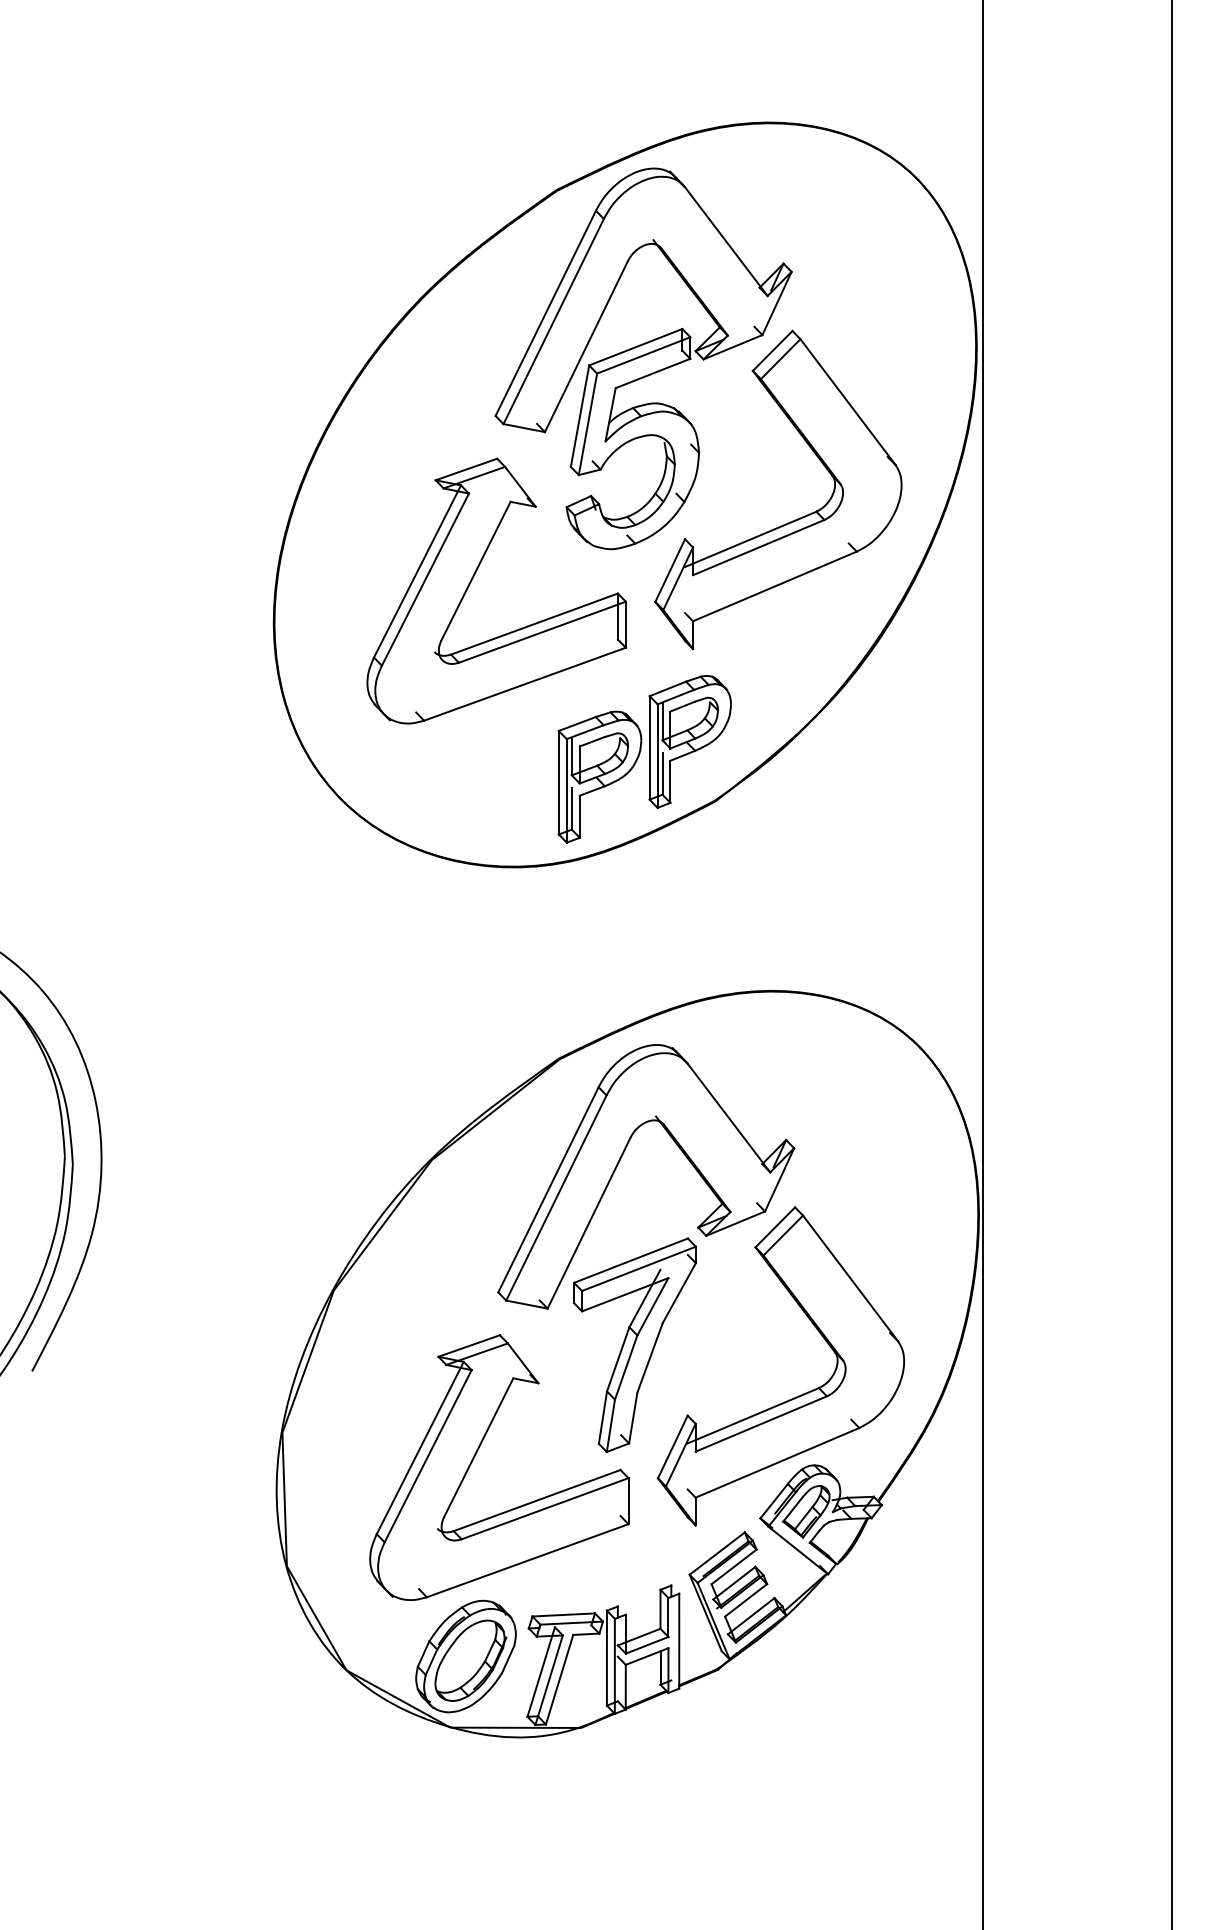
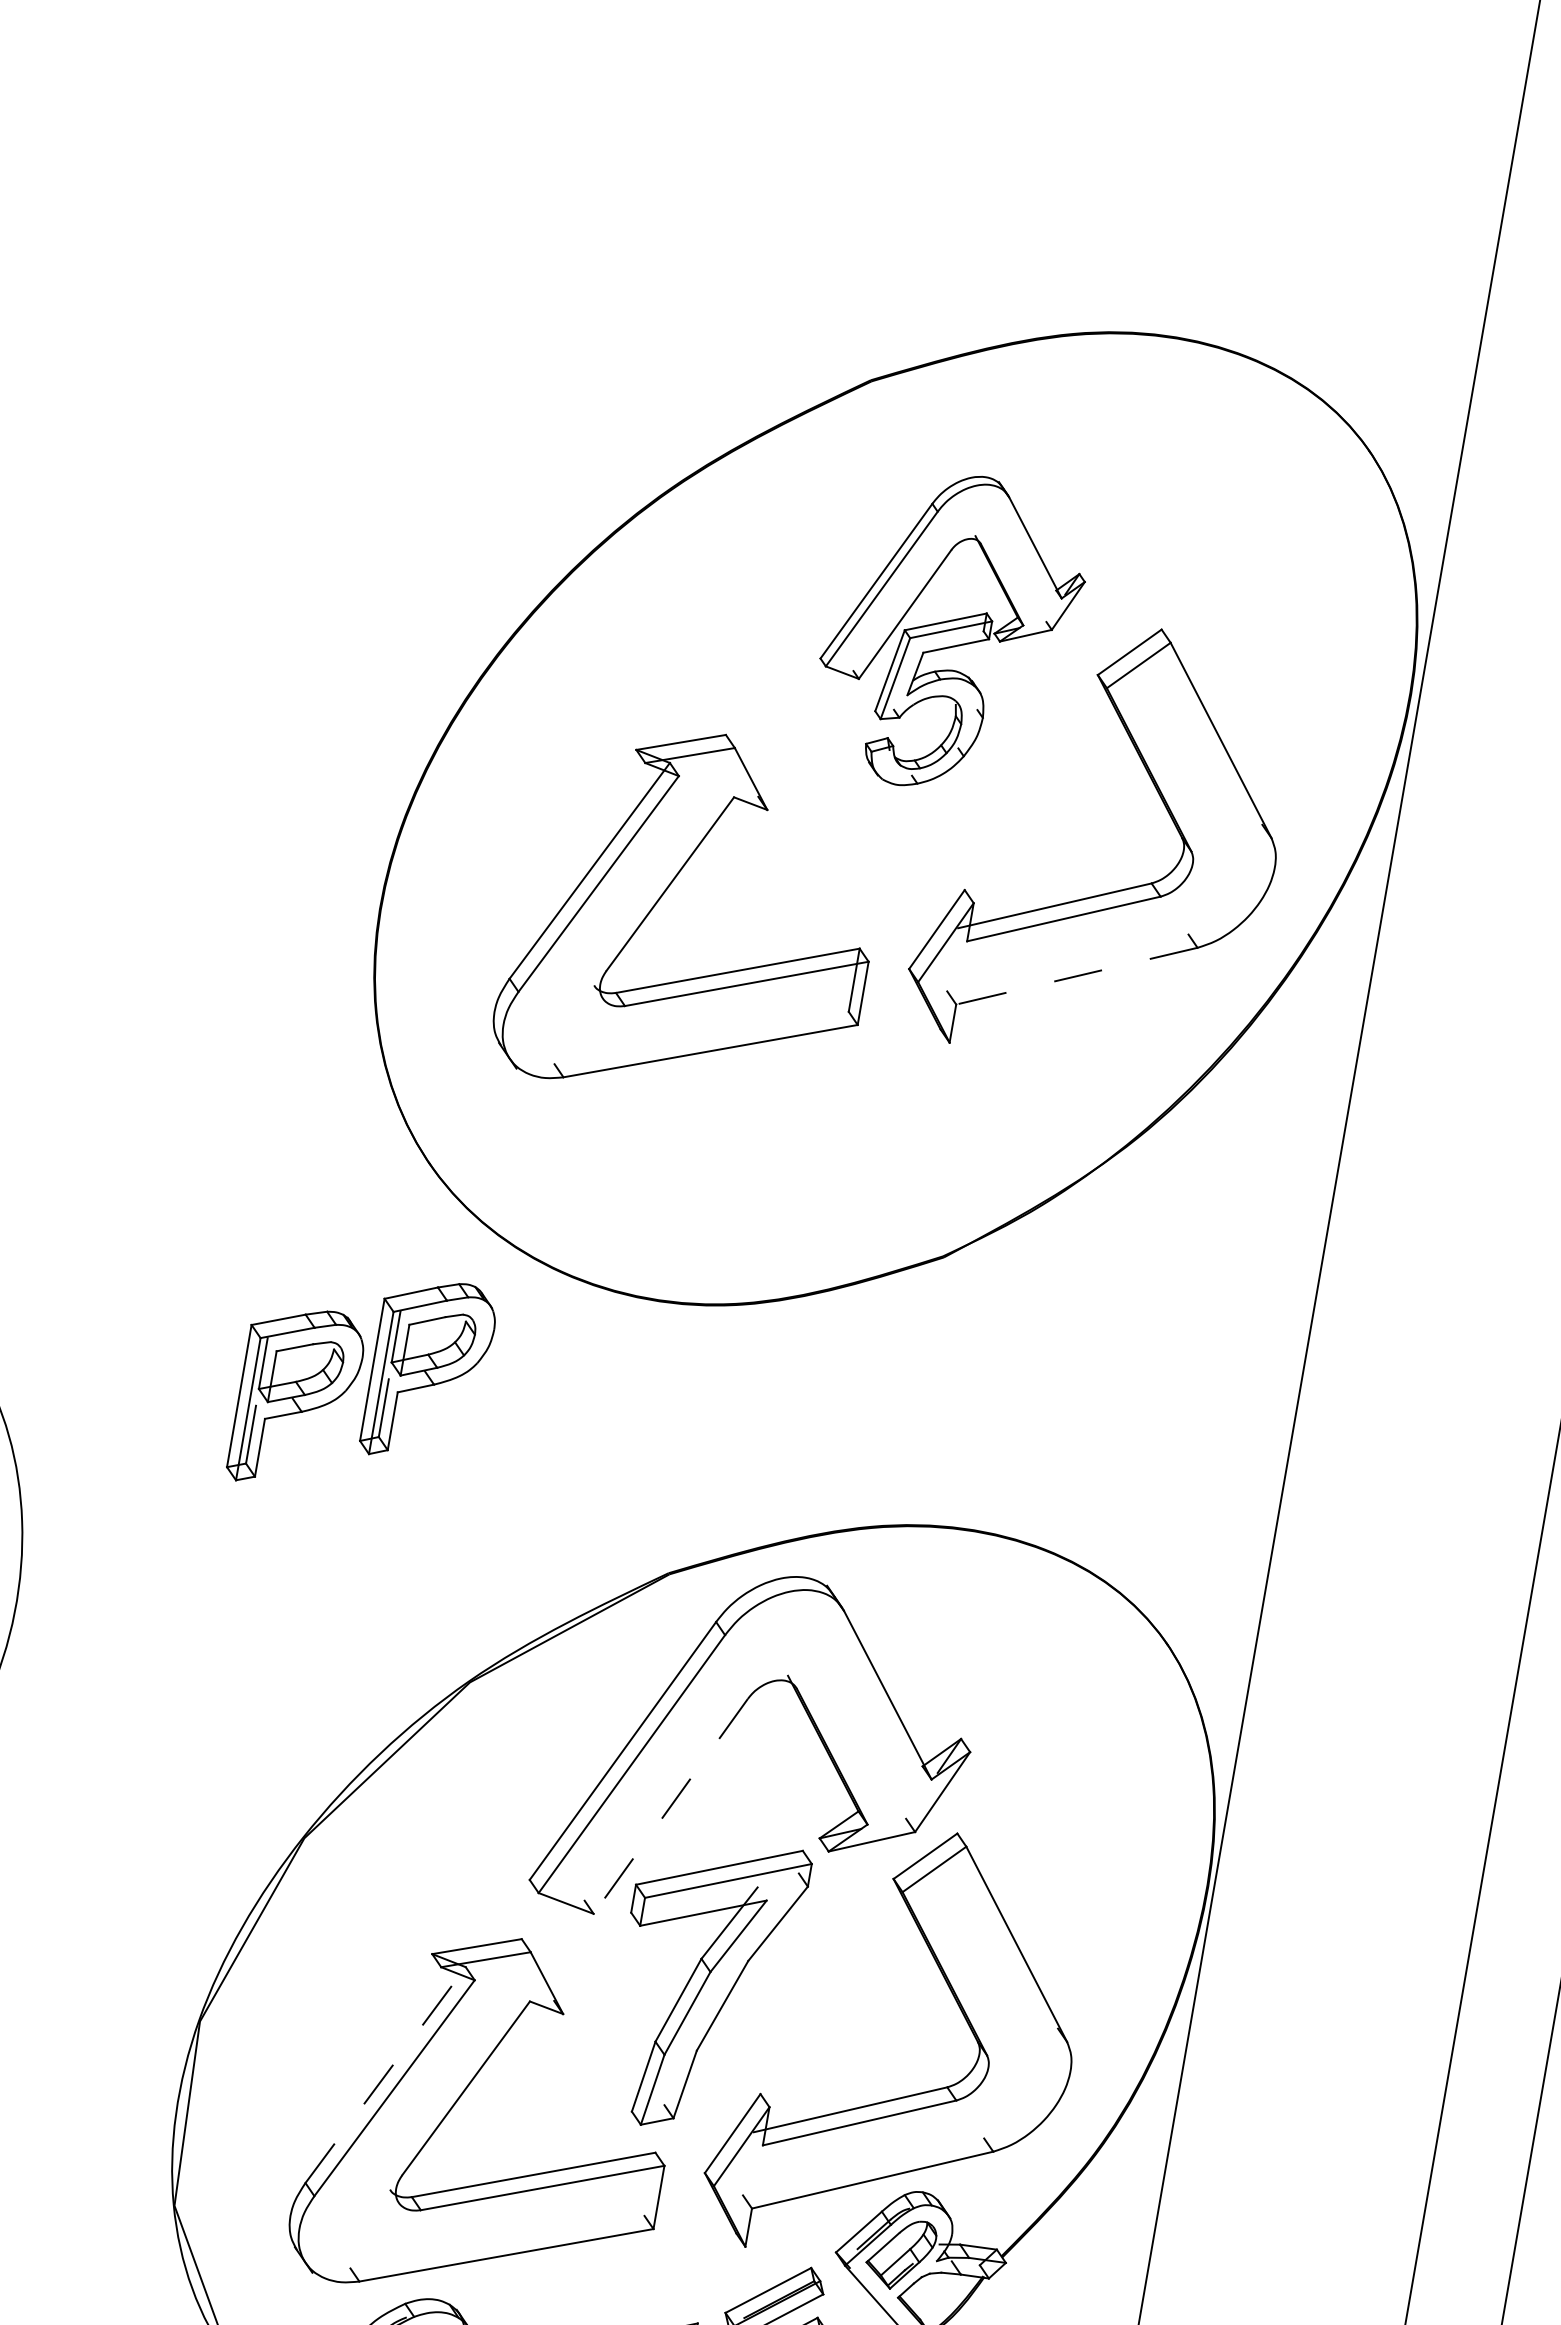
part: (643, 358) -> (950, 632), size x0.6
line: (774, 586) -> (1076, 976), solid -> dashed
part: (644, 759) -> (362, 1384), moved
line: (589, 1223) -> (671, 1806), solid -> dashed
line: (420, 1447) -> (386, 2074), solid -> dashed

